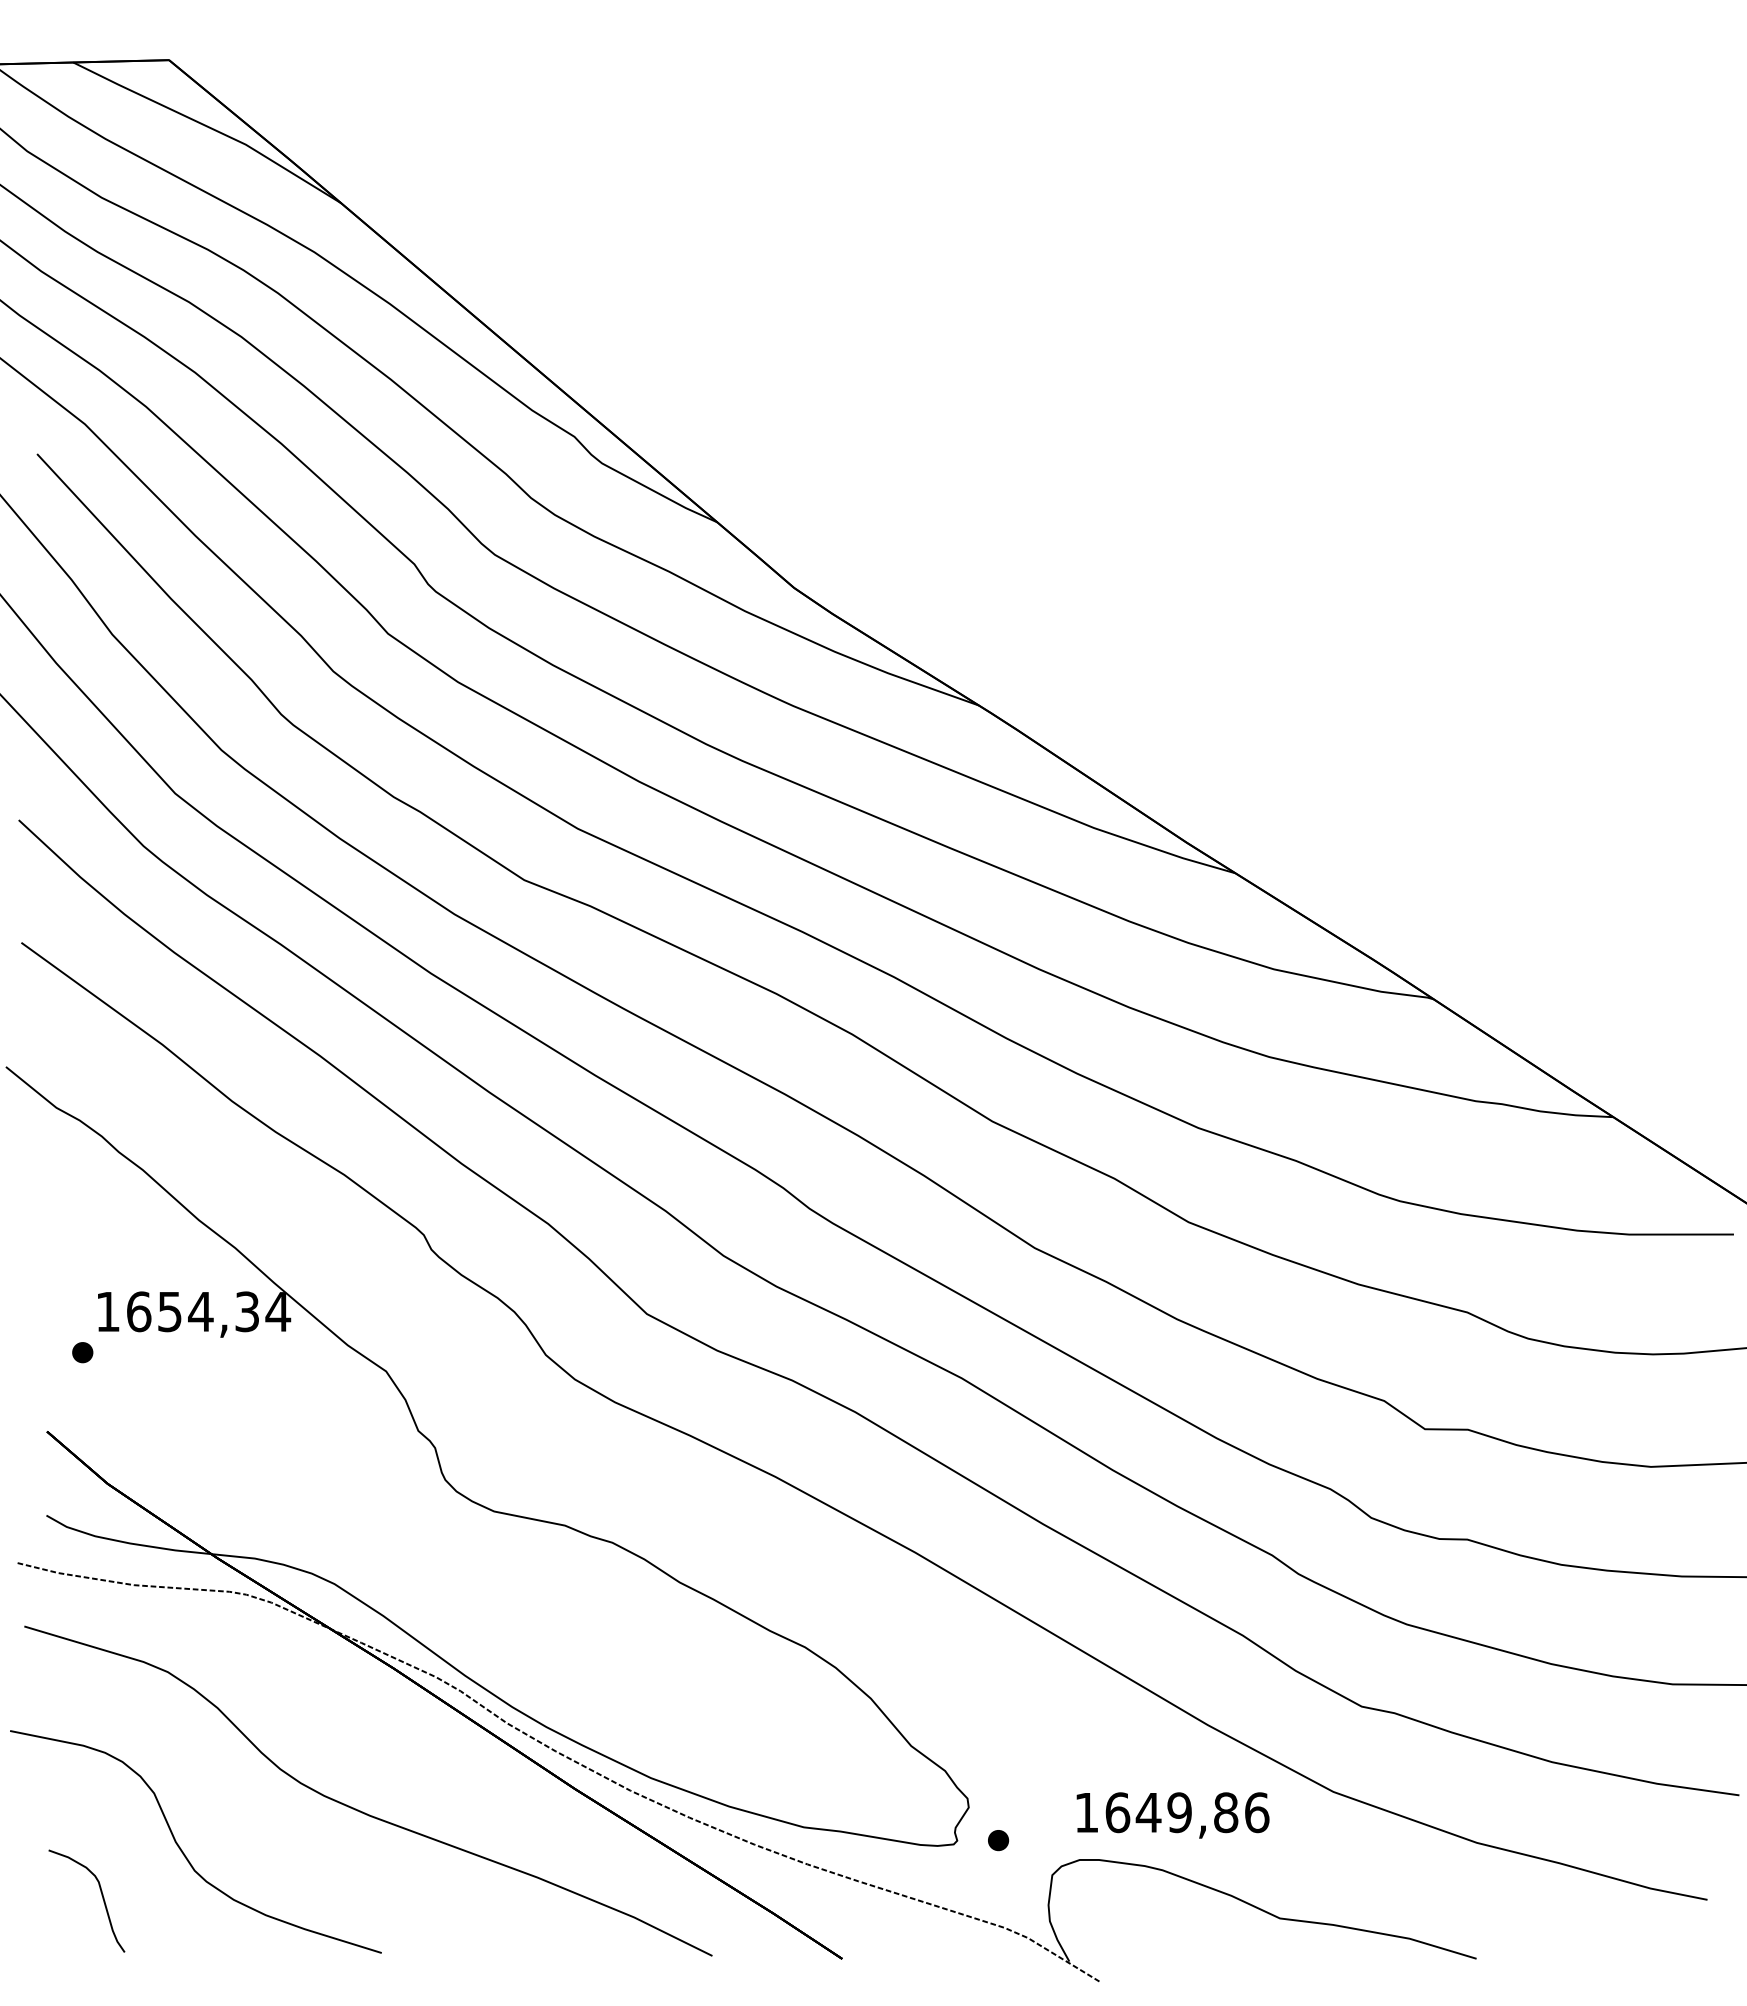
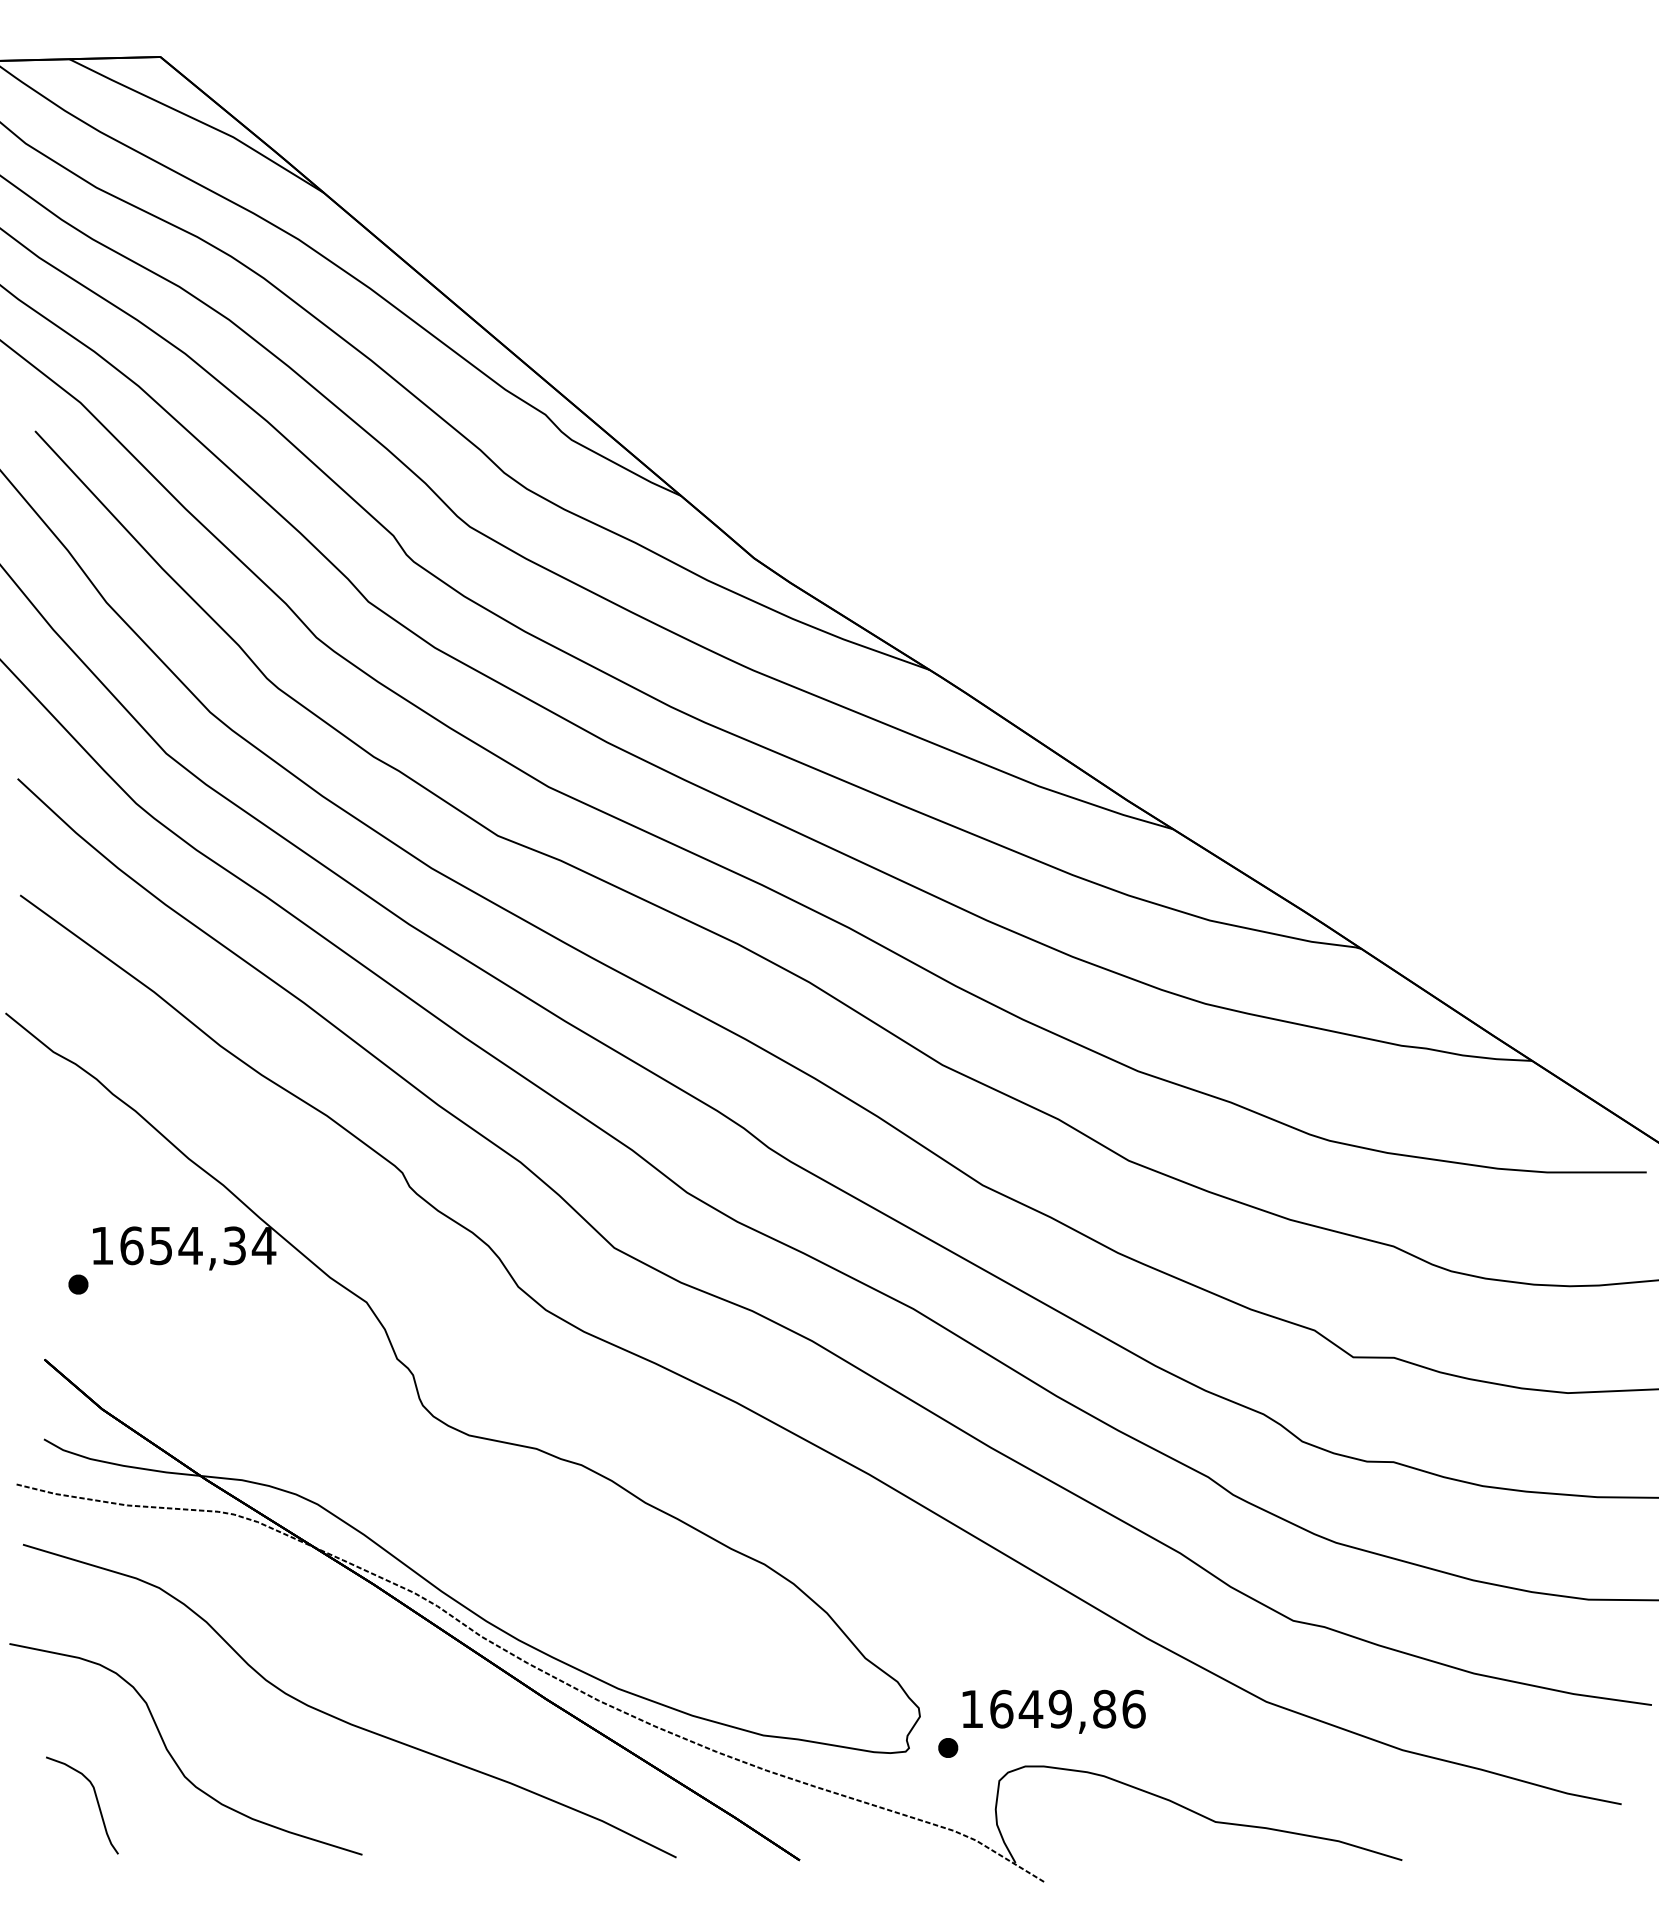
text: (1172, 1815) -> (1053, 1711), moved

